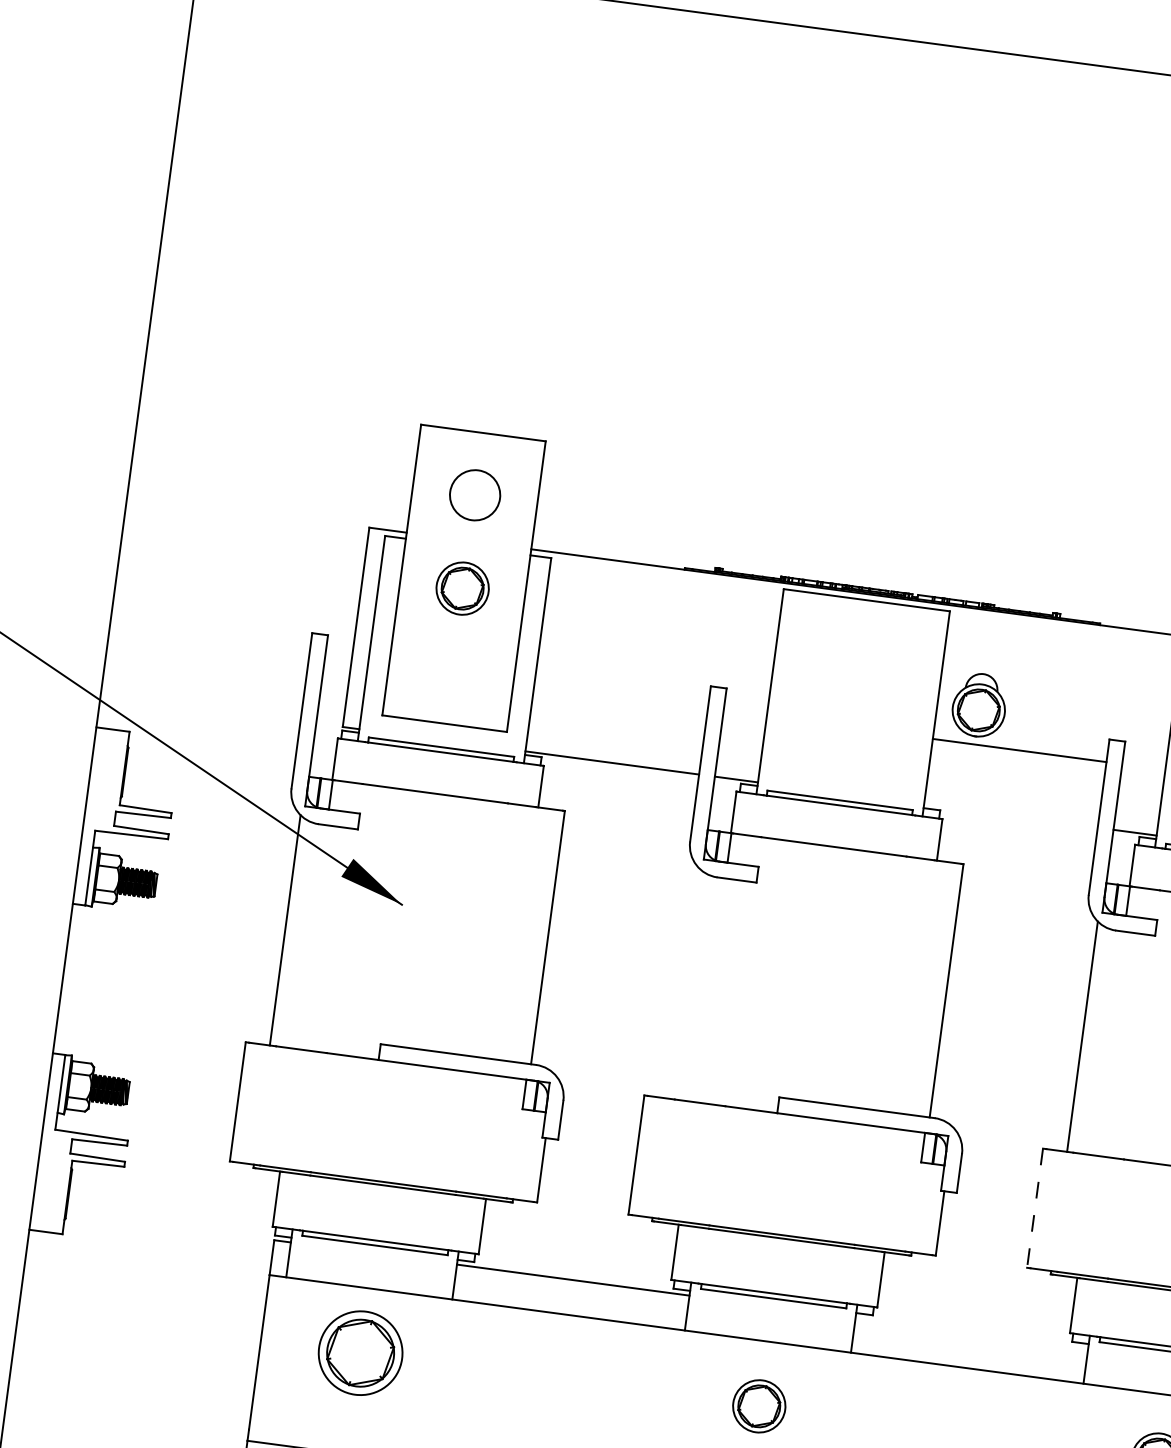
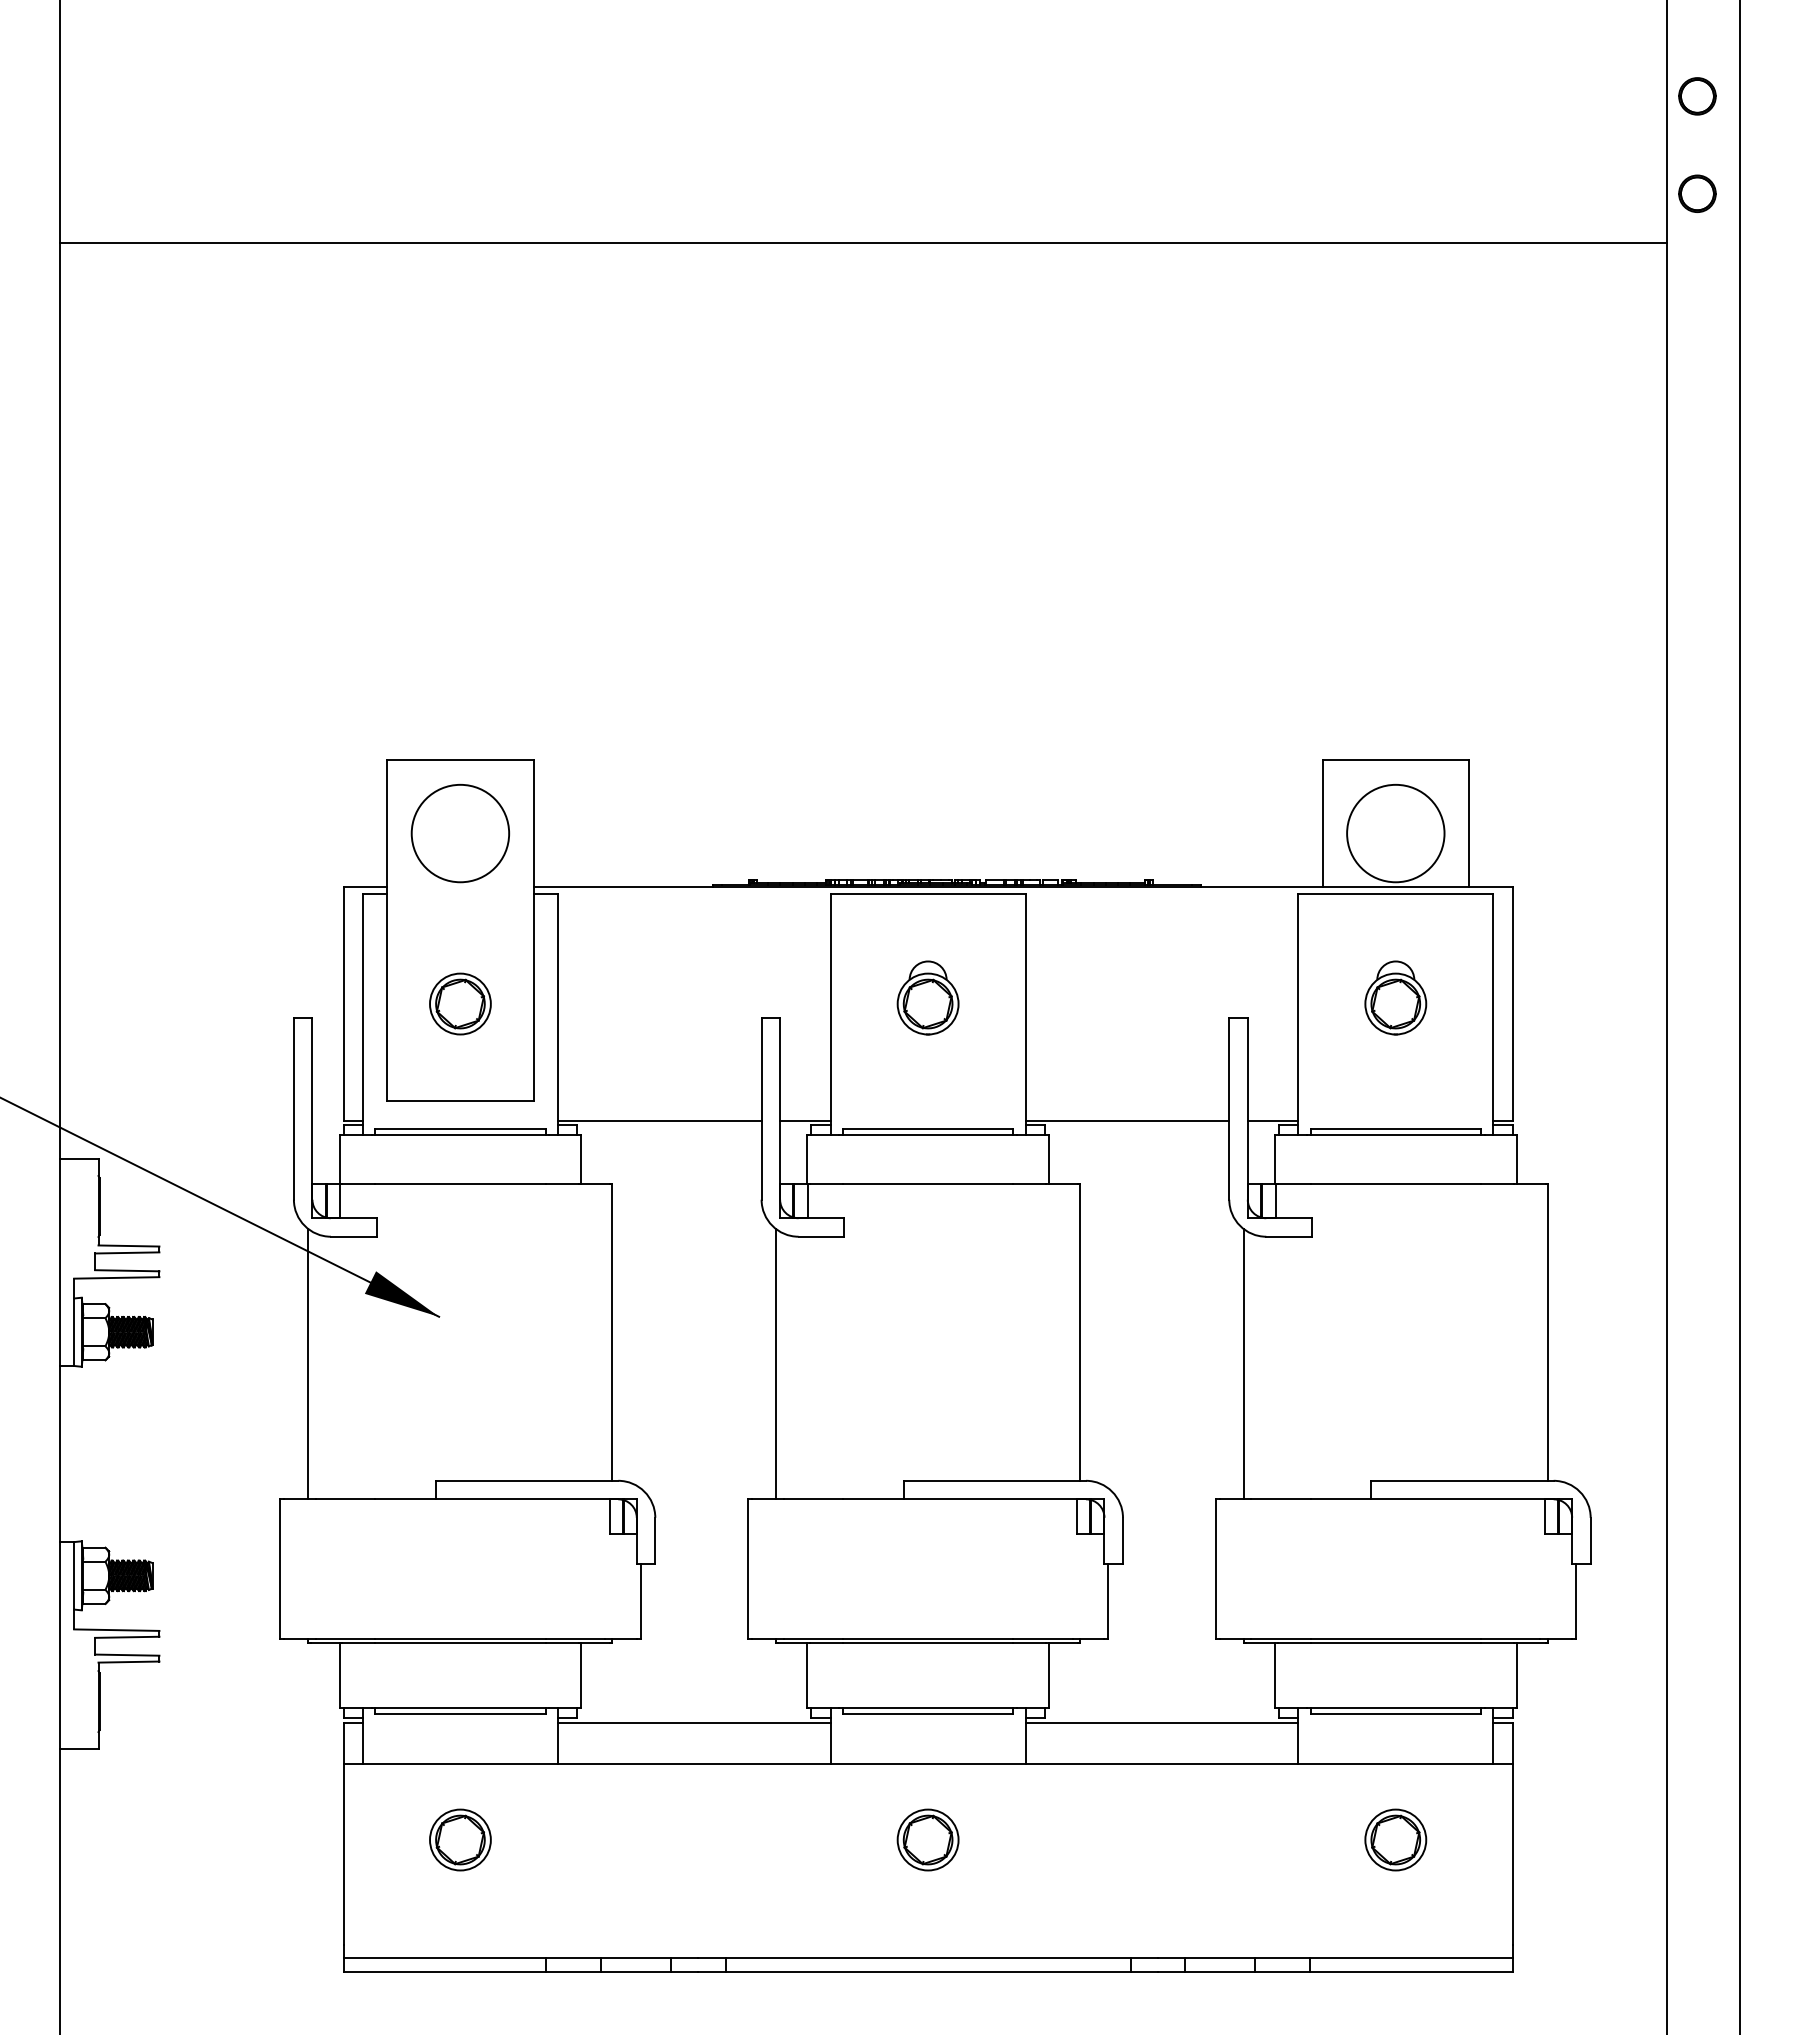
circle: (475, 495) -> (460, 833), size x1.67
part: (462, 588) -> (460, 1003), moved
part: (979, 704) -> (927, 997), moved
line: (1019, 750) -> (1127, 1120), moved
line: (684, 983) -> (776, 1364), added
line: (1034, 1208) -> (1215, 1569), dashed -> solid
line: (971, 1333) -> (1161, 1723), added
part: (360, 1352) -> (460, 1839), size x0.62

